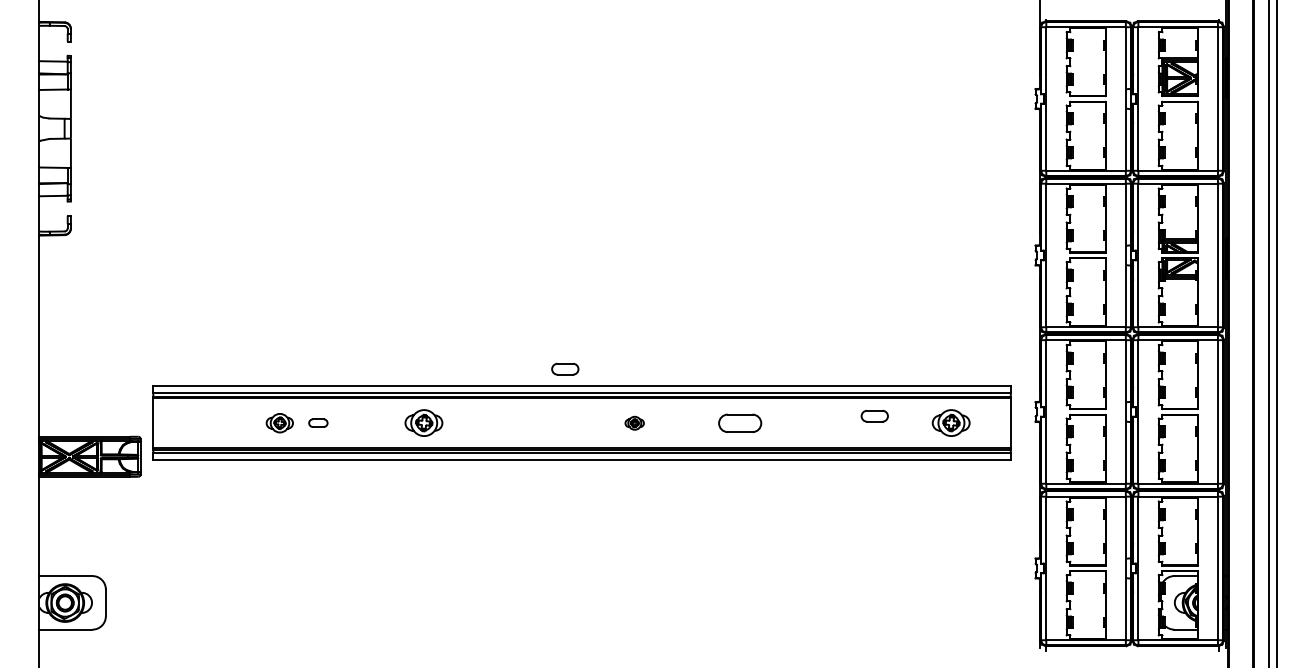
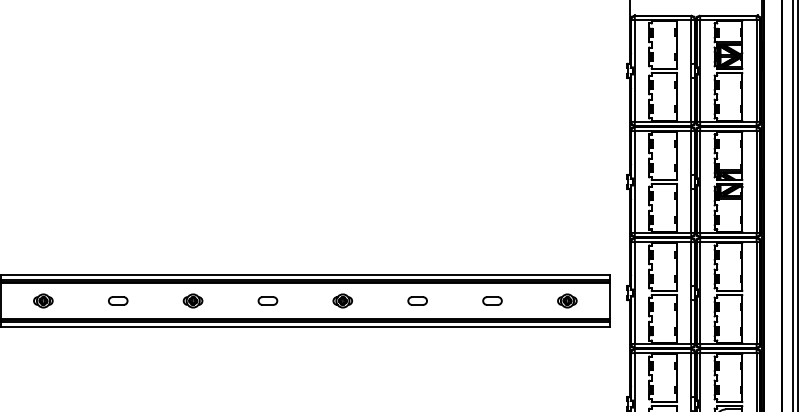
part: (565, 368) -> (268, 300), moved
part: (874, 415) -> (492, 300), moved
part: (318, 422) -> (118, 300), size x1.43
part: (740, 422) -> (417, 300), size x0.62
part: (279, 423) -> (43, 301), moved
part: (423, 423) -> (192, 301), size x0.71
part: (634, 423) -> (342, 301), size x1.43
part: (951, 423) -> (567, 301), size x0.71

